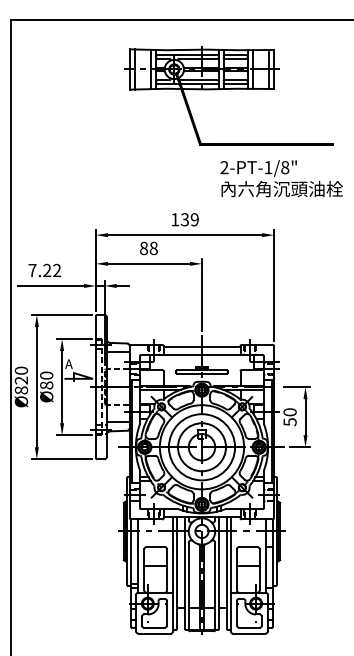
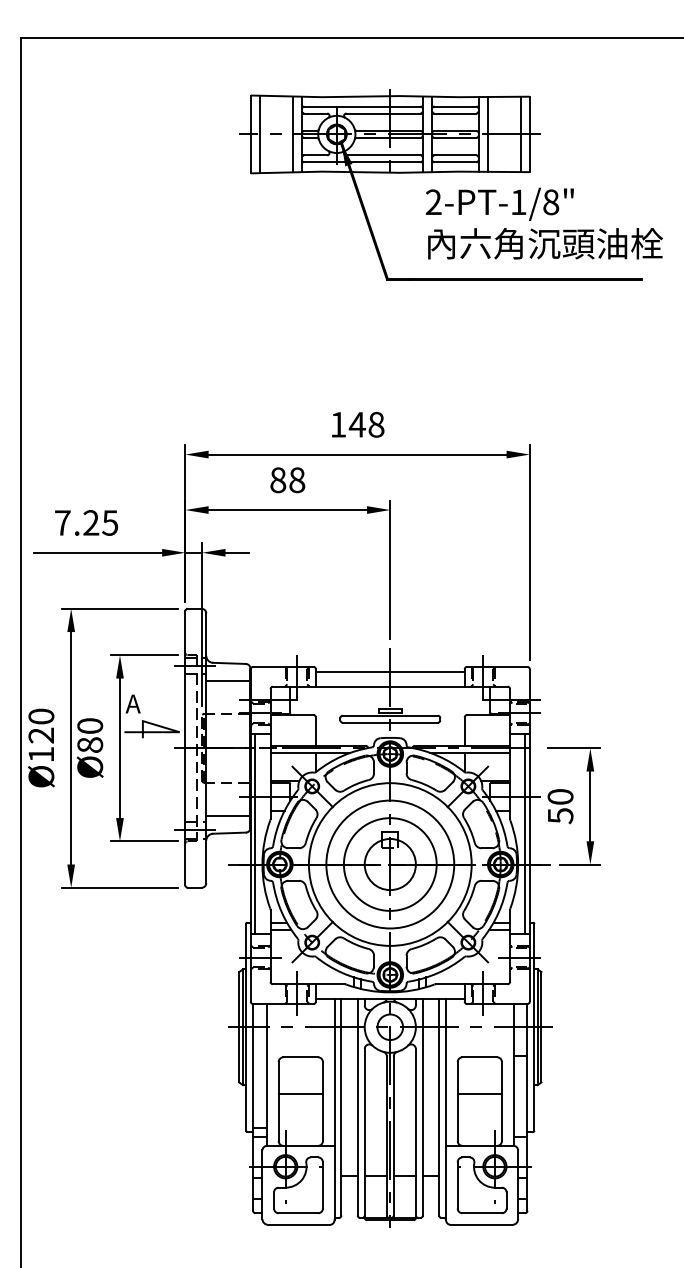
text: (281, 178) -> (543, 223), moved
text: (189, 219) -> (366, 424), 139 -> 148
text: (57, 270) -> (111, 522), 7.22 -> 7.25
text: (21, 390) -> (41, 754), Ø820 -> Ø120

